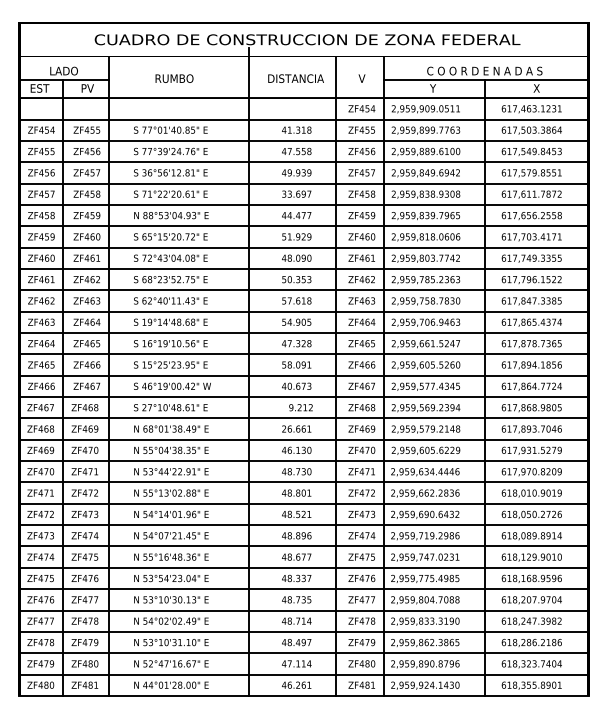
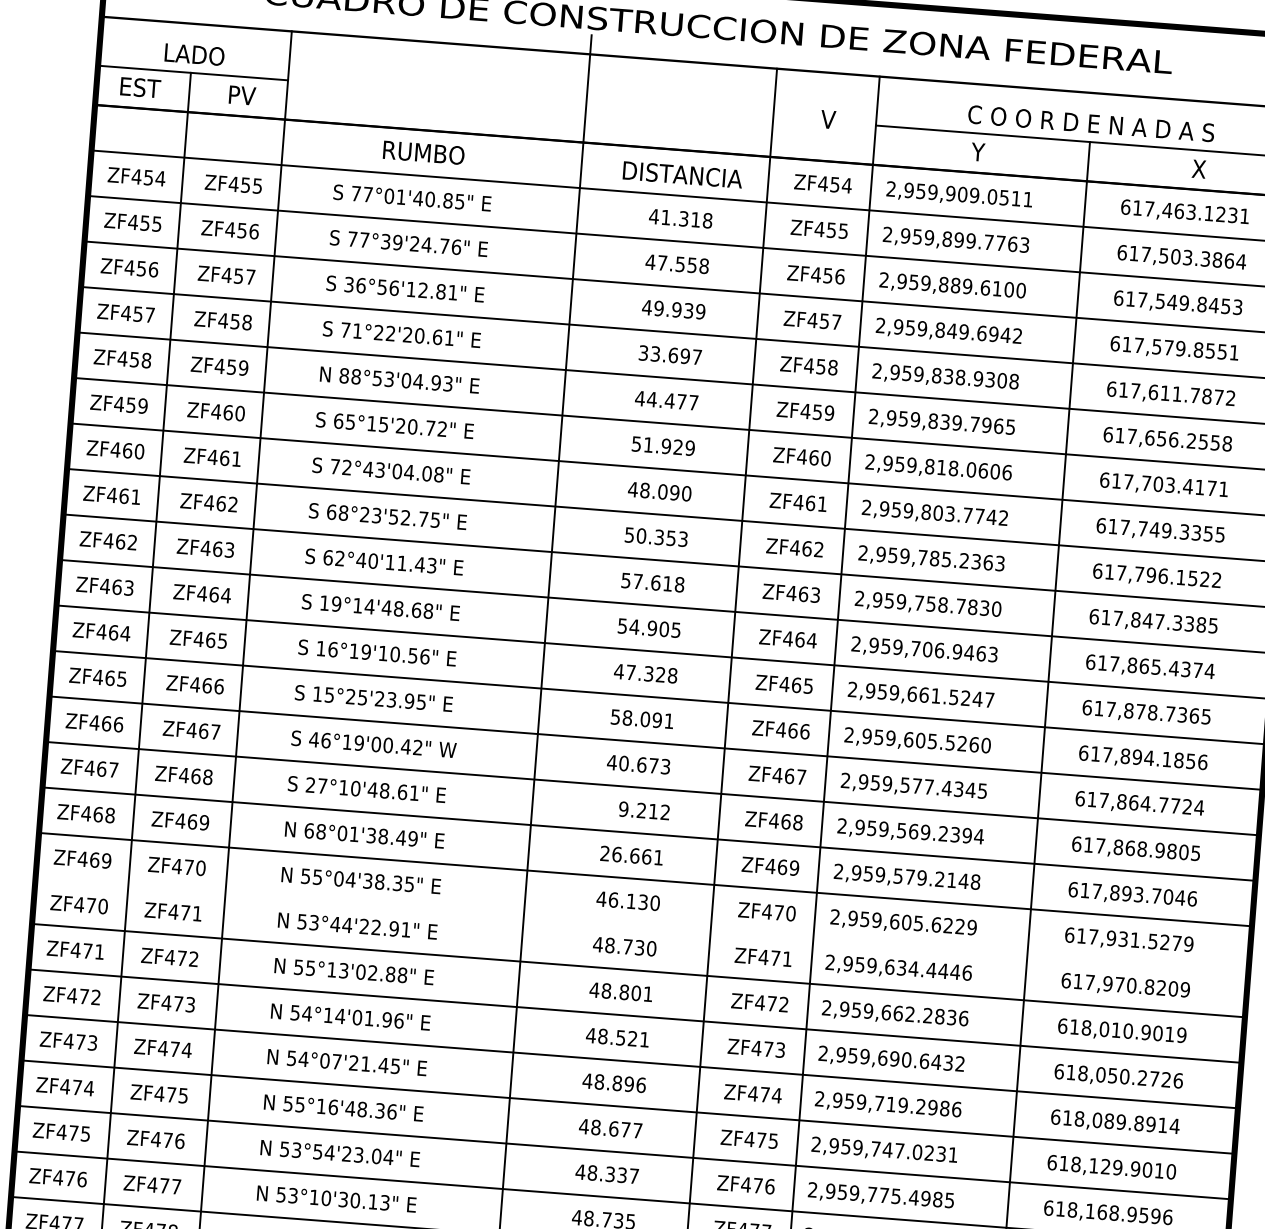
text: (174, 78) -> (423, 152), moved
text: (295, 78) -> (681, 174), moved
line: (303, 461) -> (640, 925), removed

